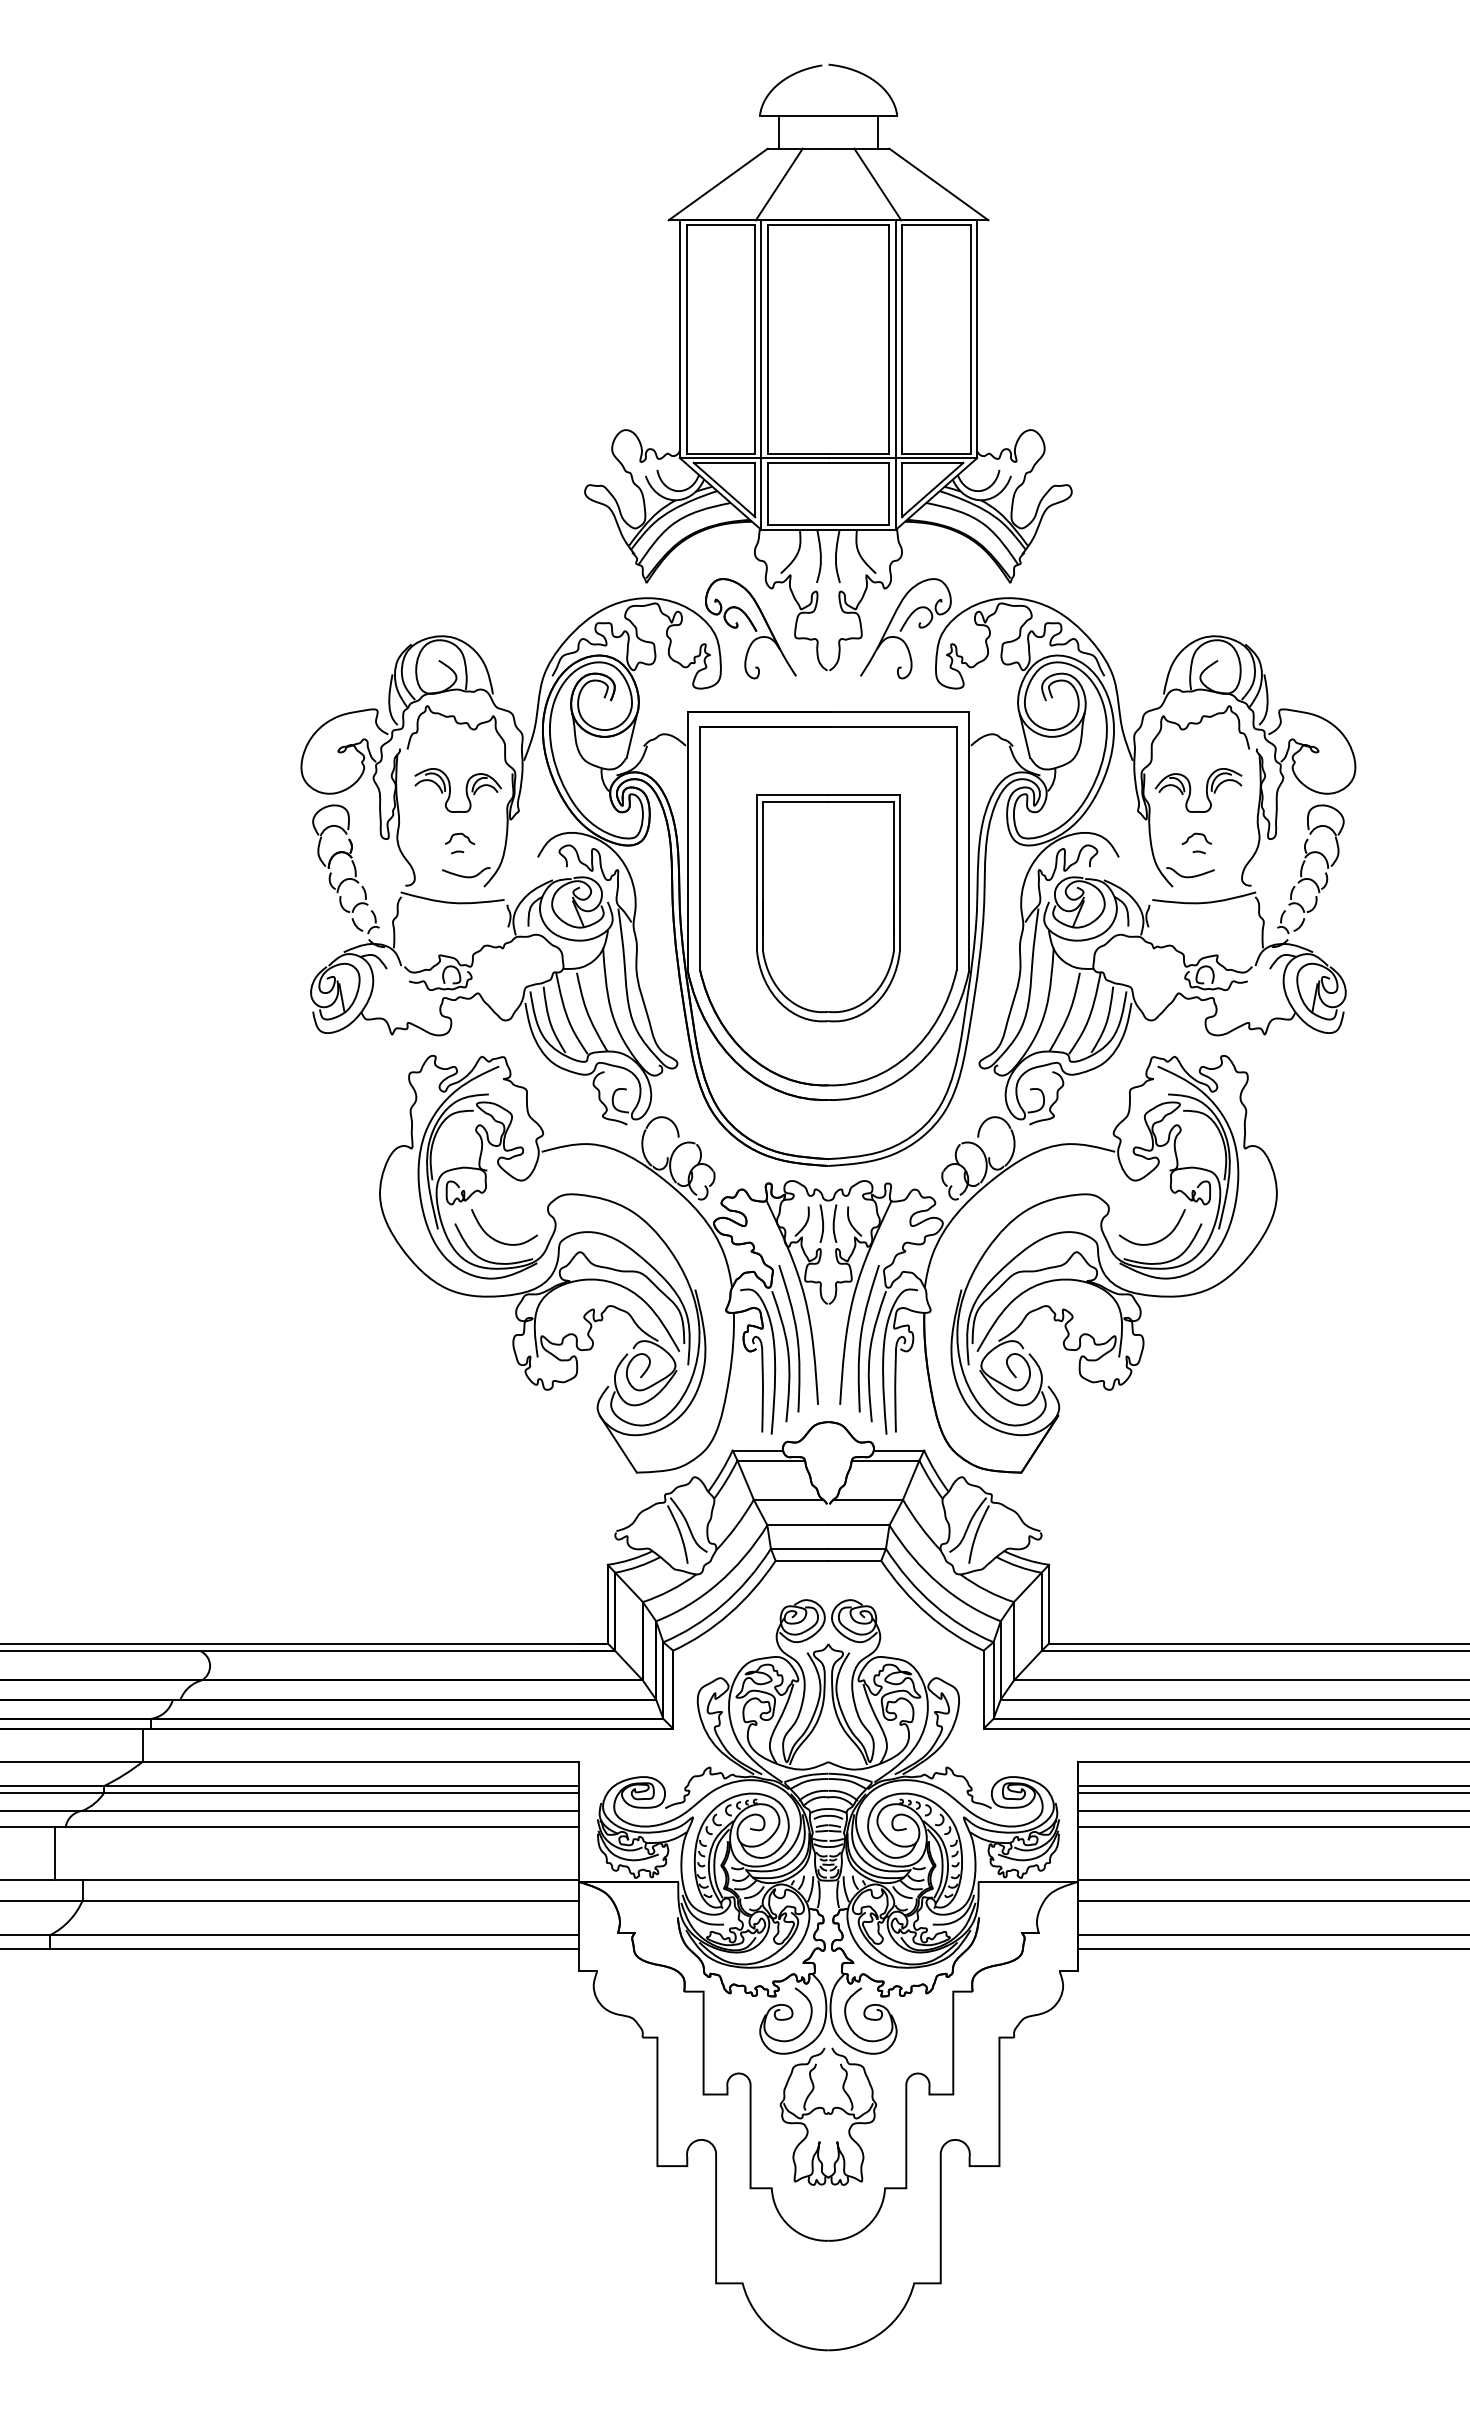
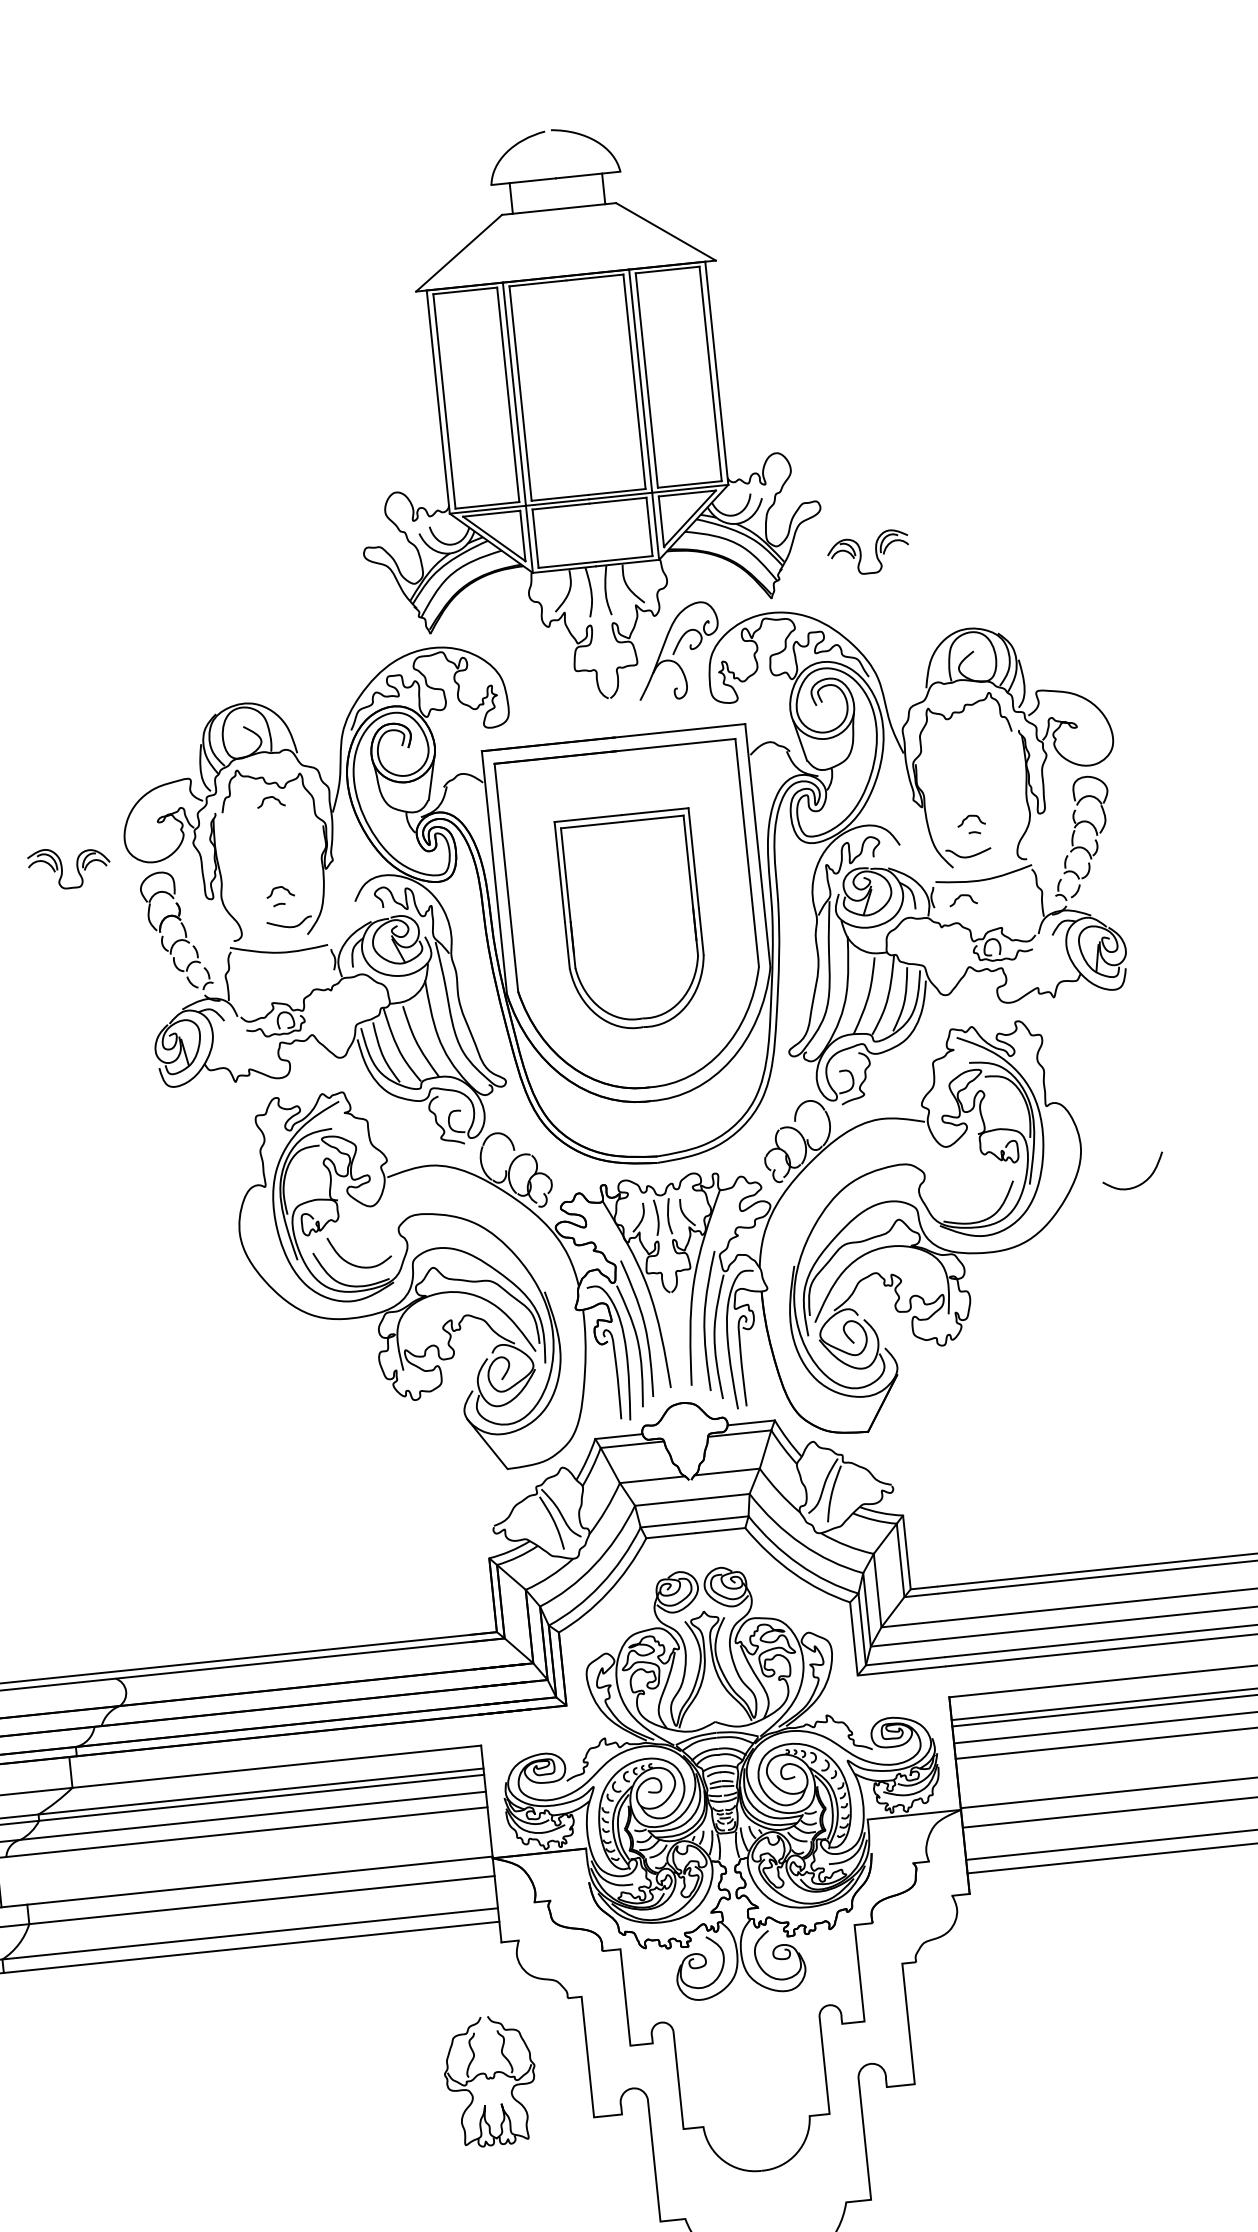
line: (778, 184) -> (515, 247), removed
line: (877, 184) -> (608, 237), removed
part: (750, 628) -> (532, 666), removed
curve: (459, 738) -> (270, 797), added
part: (450, 790) -> (62, 868), moved
part: (1191, 790) -> (861, 553), moved
curve: (1177, 918) -> (960, 897), added
curve: (1155, 1241) -> (1137, 1184), moved
part: (827, 2116) -> (489, 2081), moved

